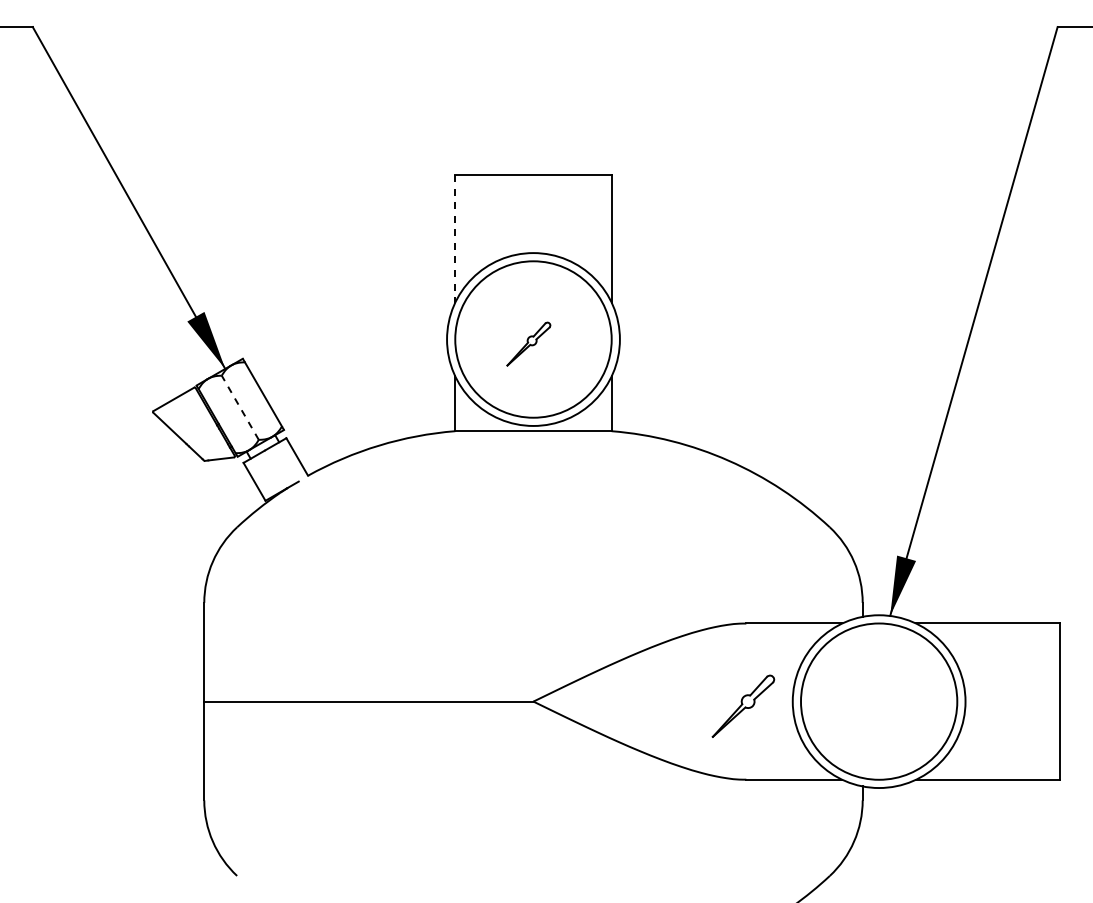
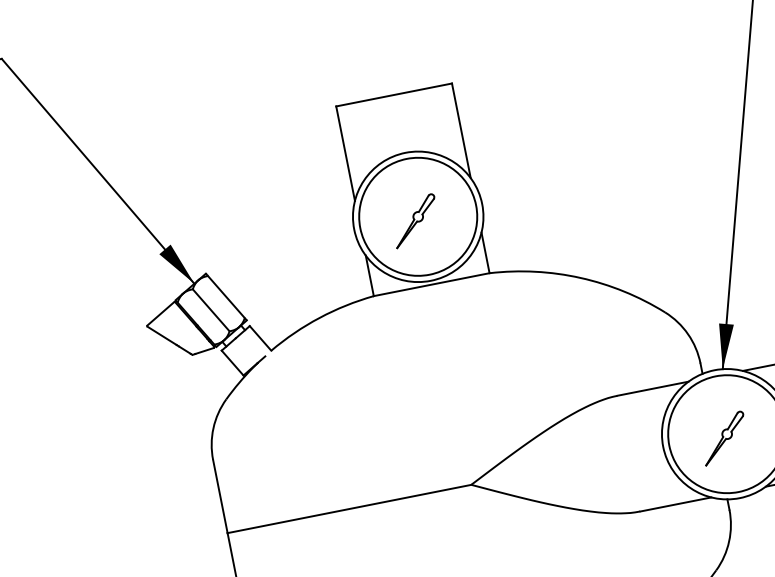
line: (455, 238) -> (345, 153), dashed -> solid
part: (528, 343) -> (415, 220), size x1.43
line: (240, 407) -> (211, 310), dashed -> solid
part: (743, 705) -> (724, 437), moved

